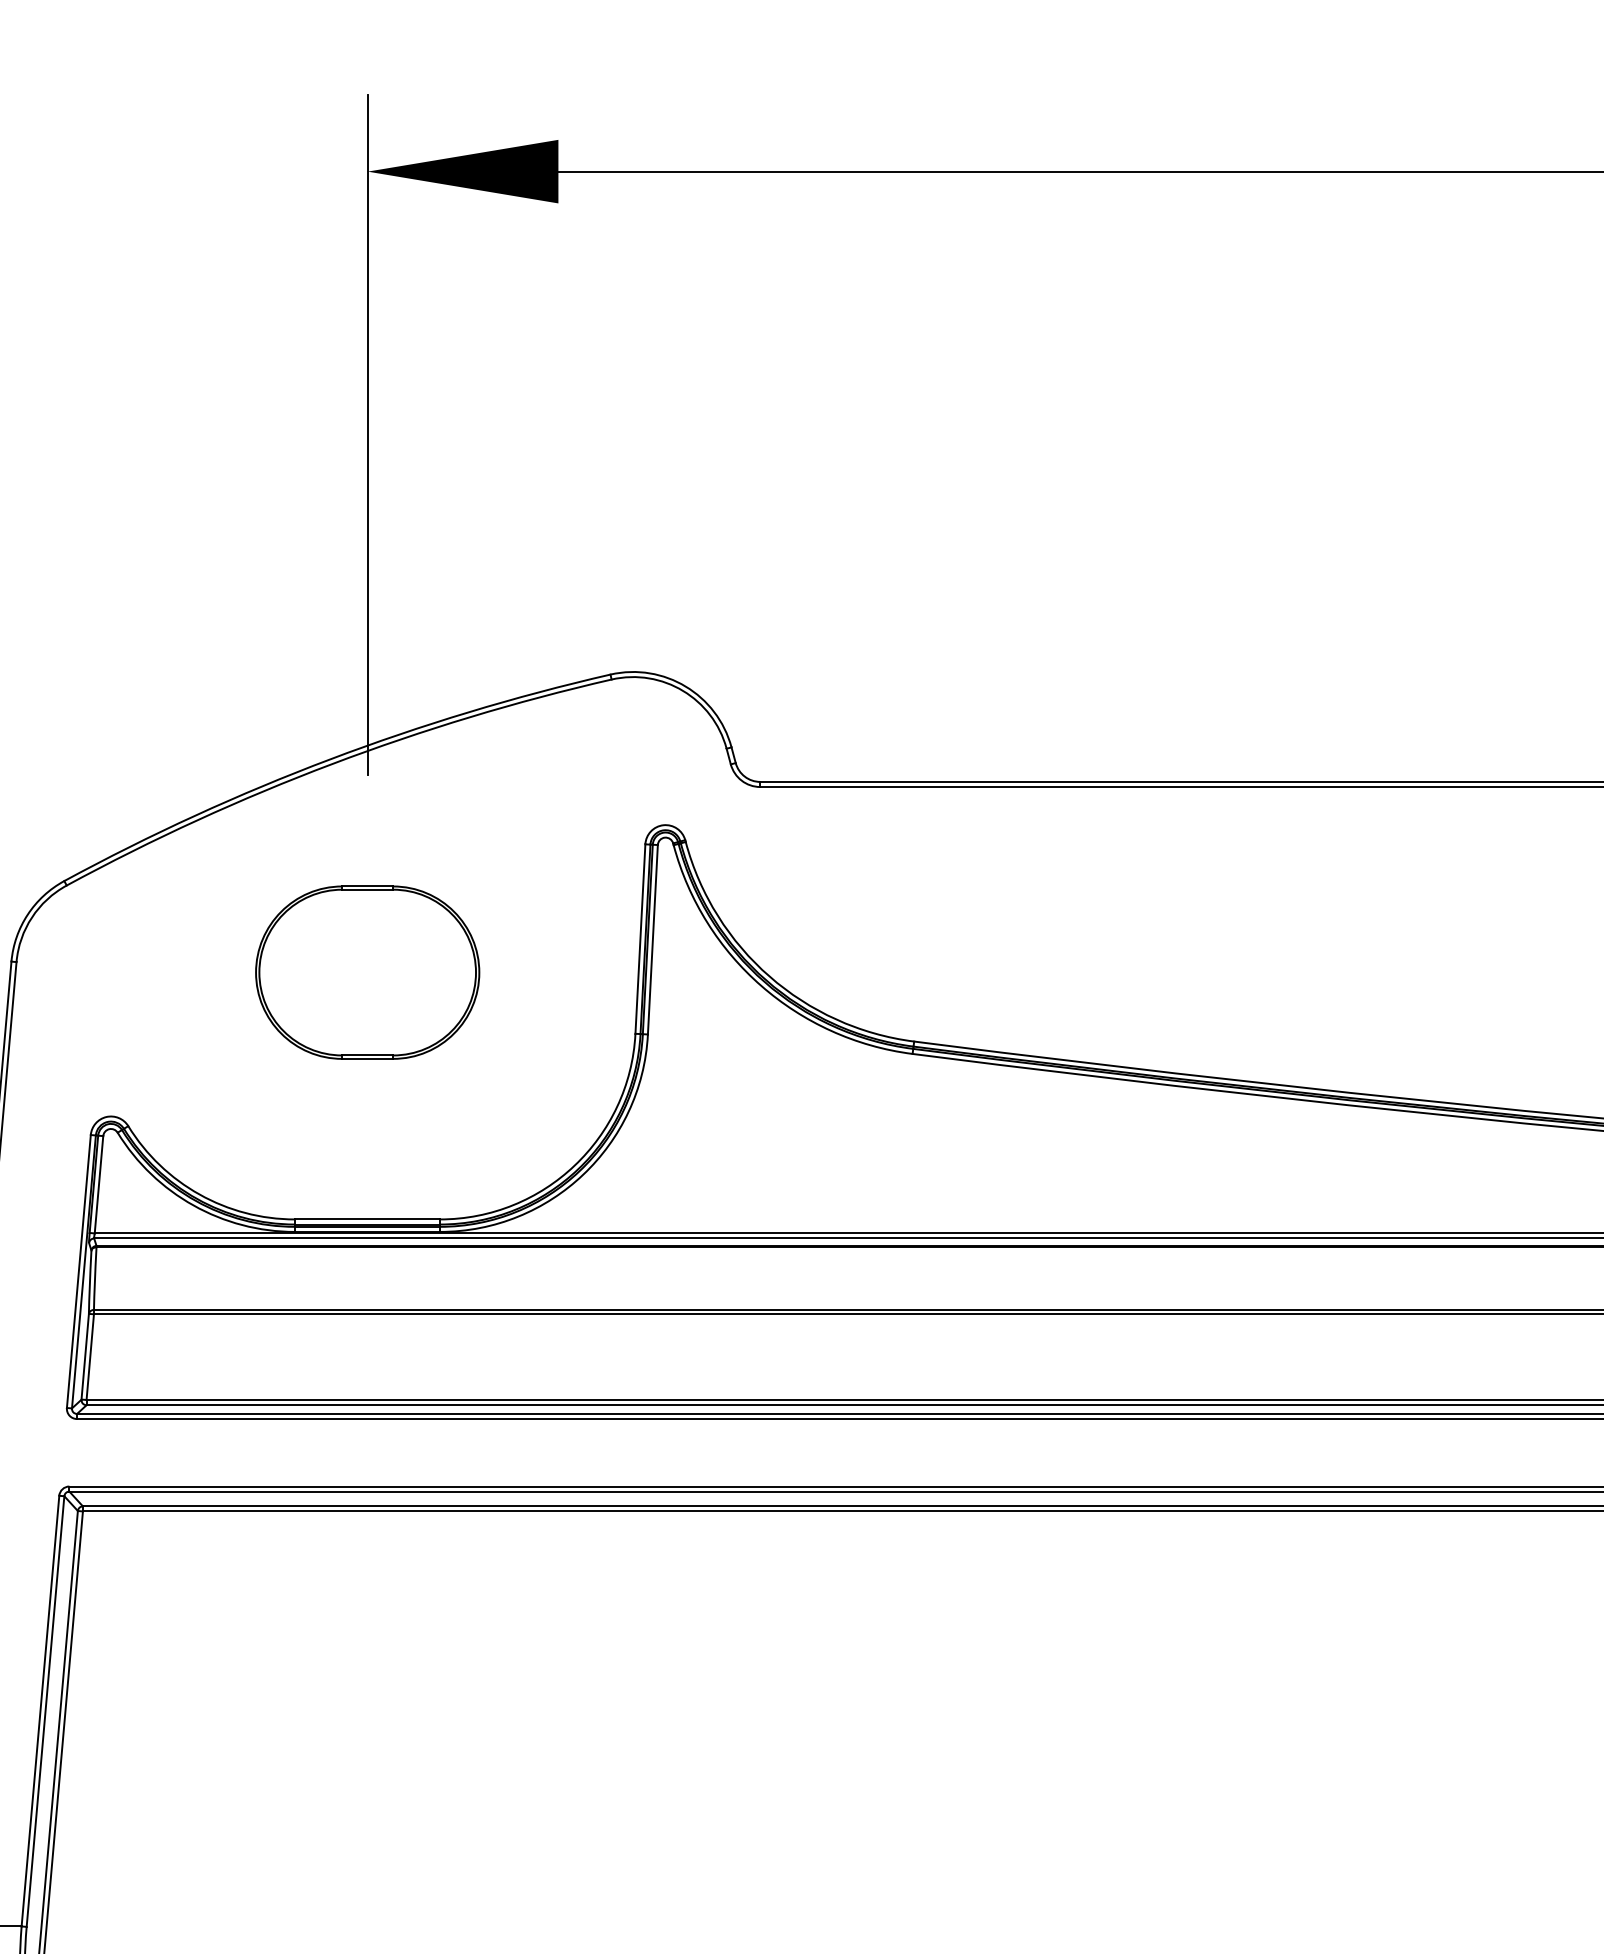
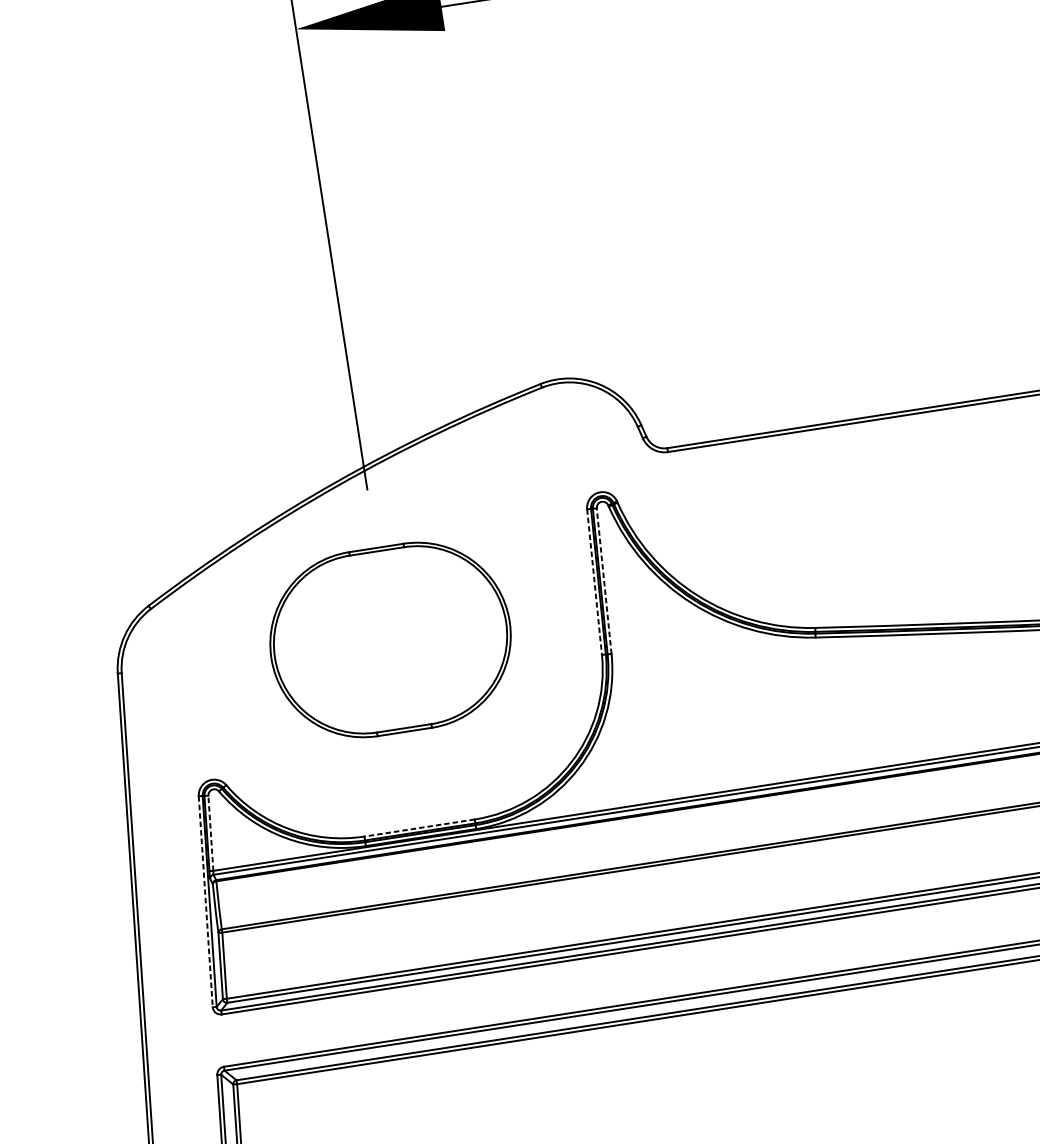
line: (640, 939) -> (594, 582), solid -> dashed
line: (652, 939) -> (603, 581), solid -> dashed
part: (367, 972) -> (390, 639), size x1.4
line: (99, 1184) -> (211, 833), solid -> dashed
line: (367, 1219) -> (419, 828), solid -> dashed
line: (78, 1272) -> (205, 902), solid -> dashed

